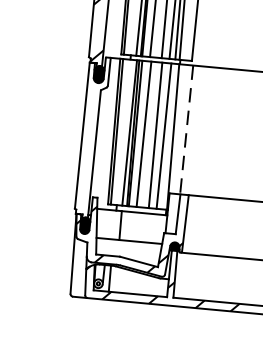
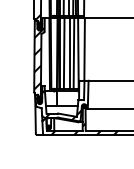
line: (186, 130) -> (84, 49), dashed -> solid
hatch: (92, 140) -> (39, 58), added

